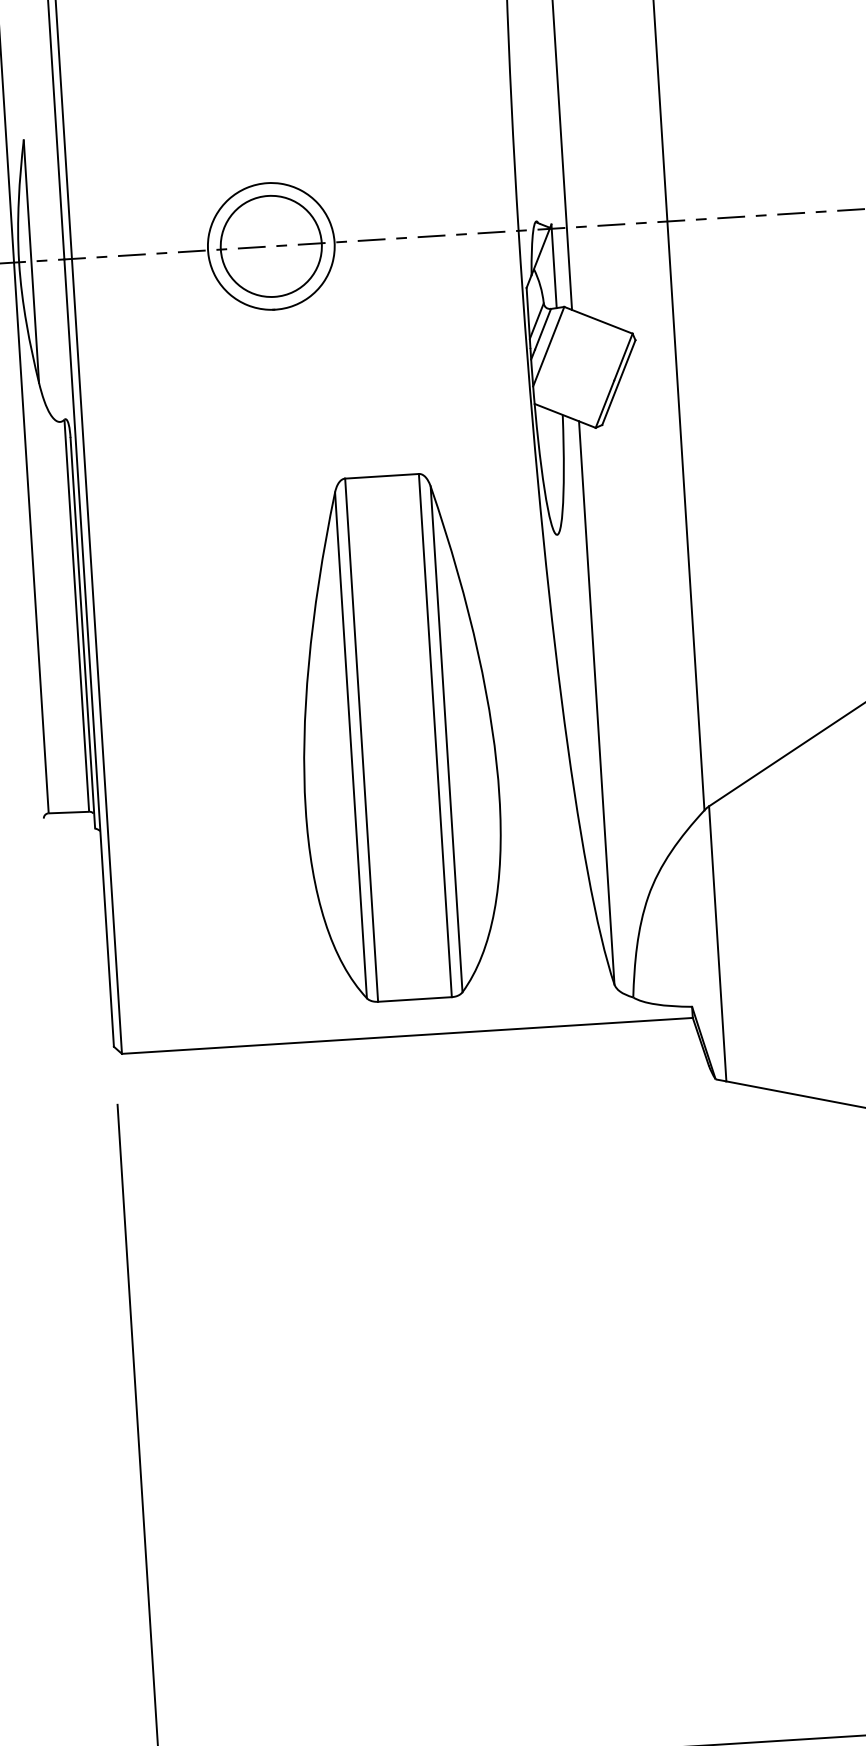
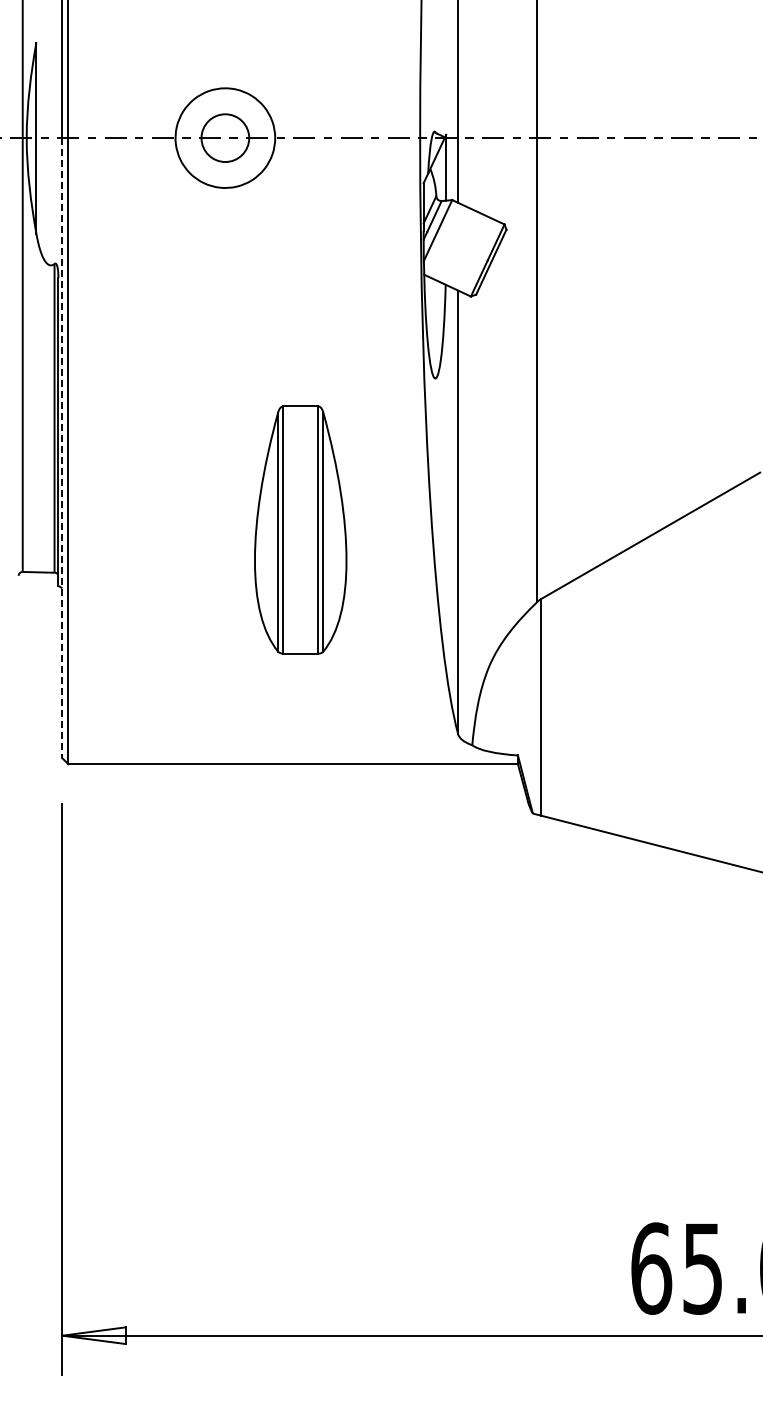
circle: (271, 245) -> (225, 137), size x0.6
line: (89, 653) -> (62, 448), solid -> dashed
part: (397, 737) -> (300, 529), size x0.6

